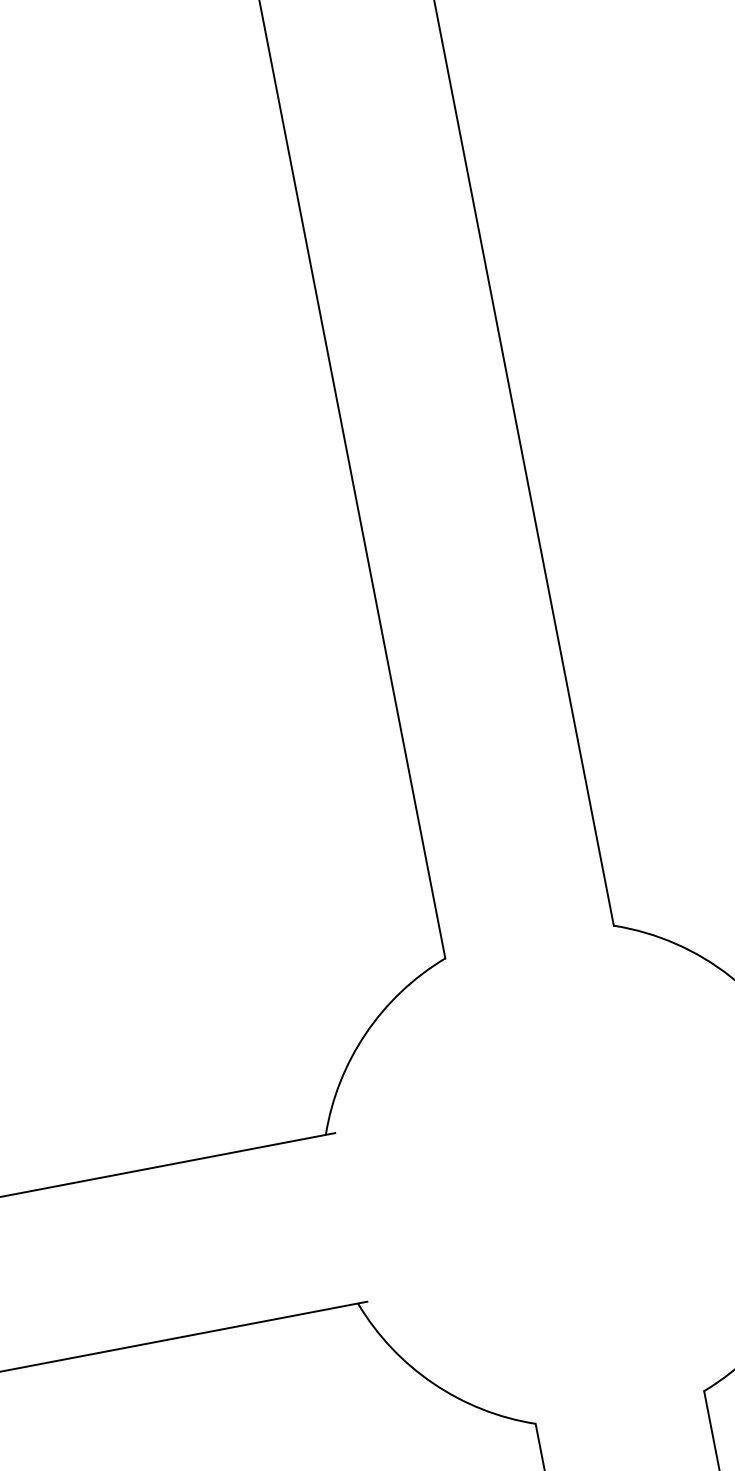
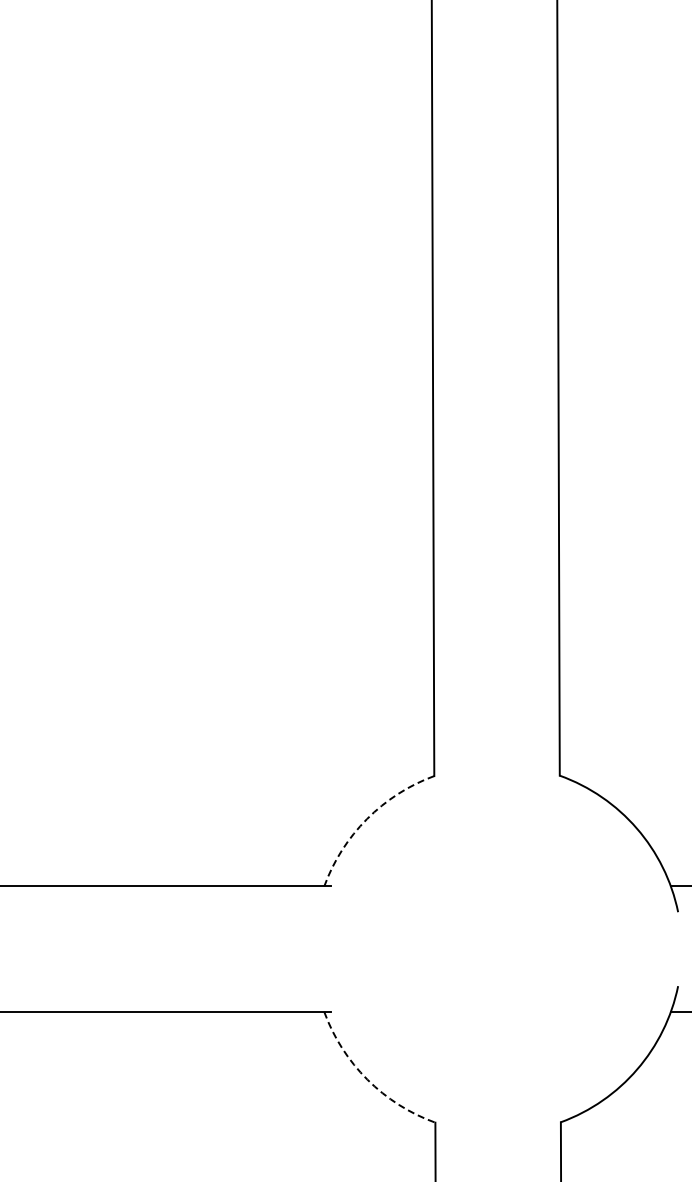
arc: (366, 1033) -> (367, 819), solid -> dashed
arc: (433, 1383) -> (367, 1079), solid -> dashed

